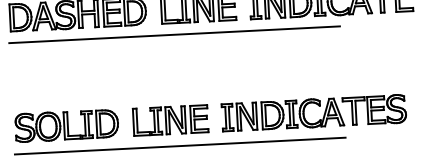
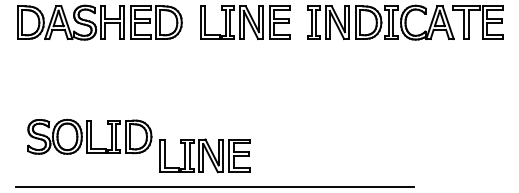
line: (174, 34) -> (214, 52), removed
part: (317, 105) -> (382, 146), removed
part: (66, 125) -> (89, 136), moved

